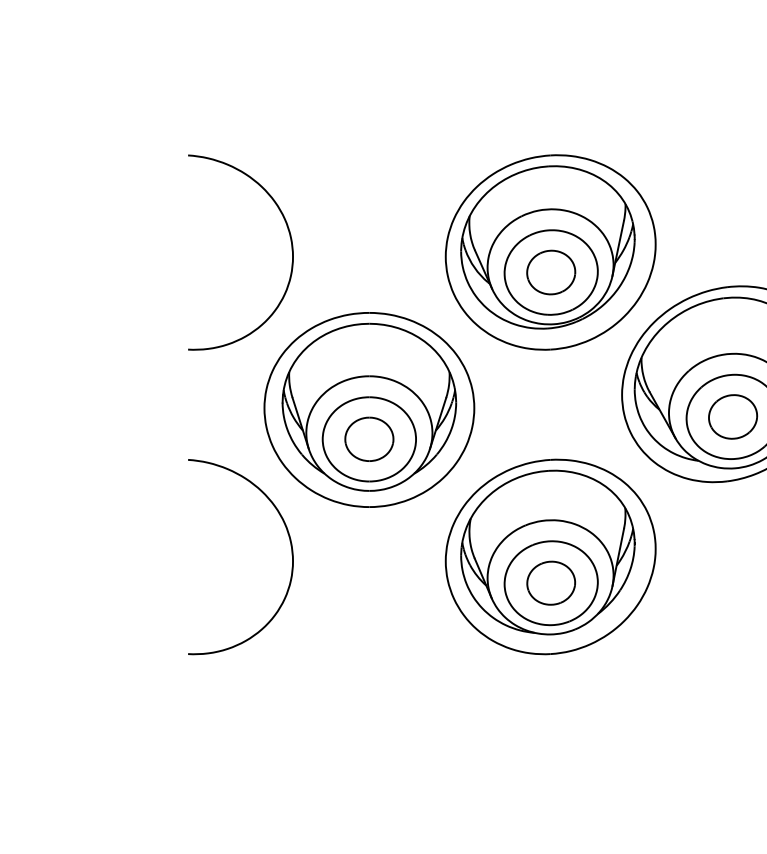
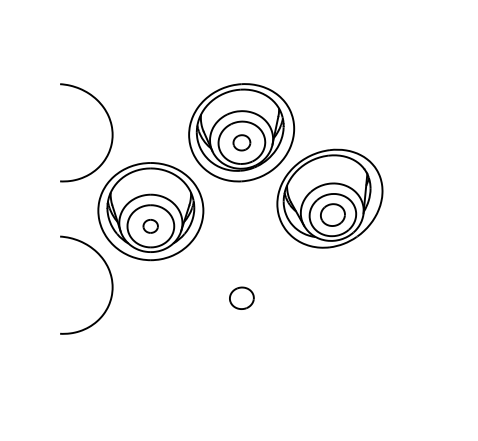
part: (550, 271) -> (241, 142), size x0.7
part: (368, 439) -> (150, 226), size x0.6
part: (550, 555) -> (241, 284), removed

